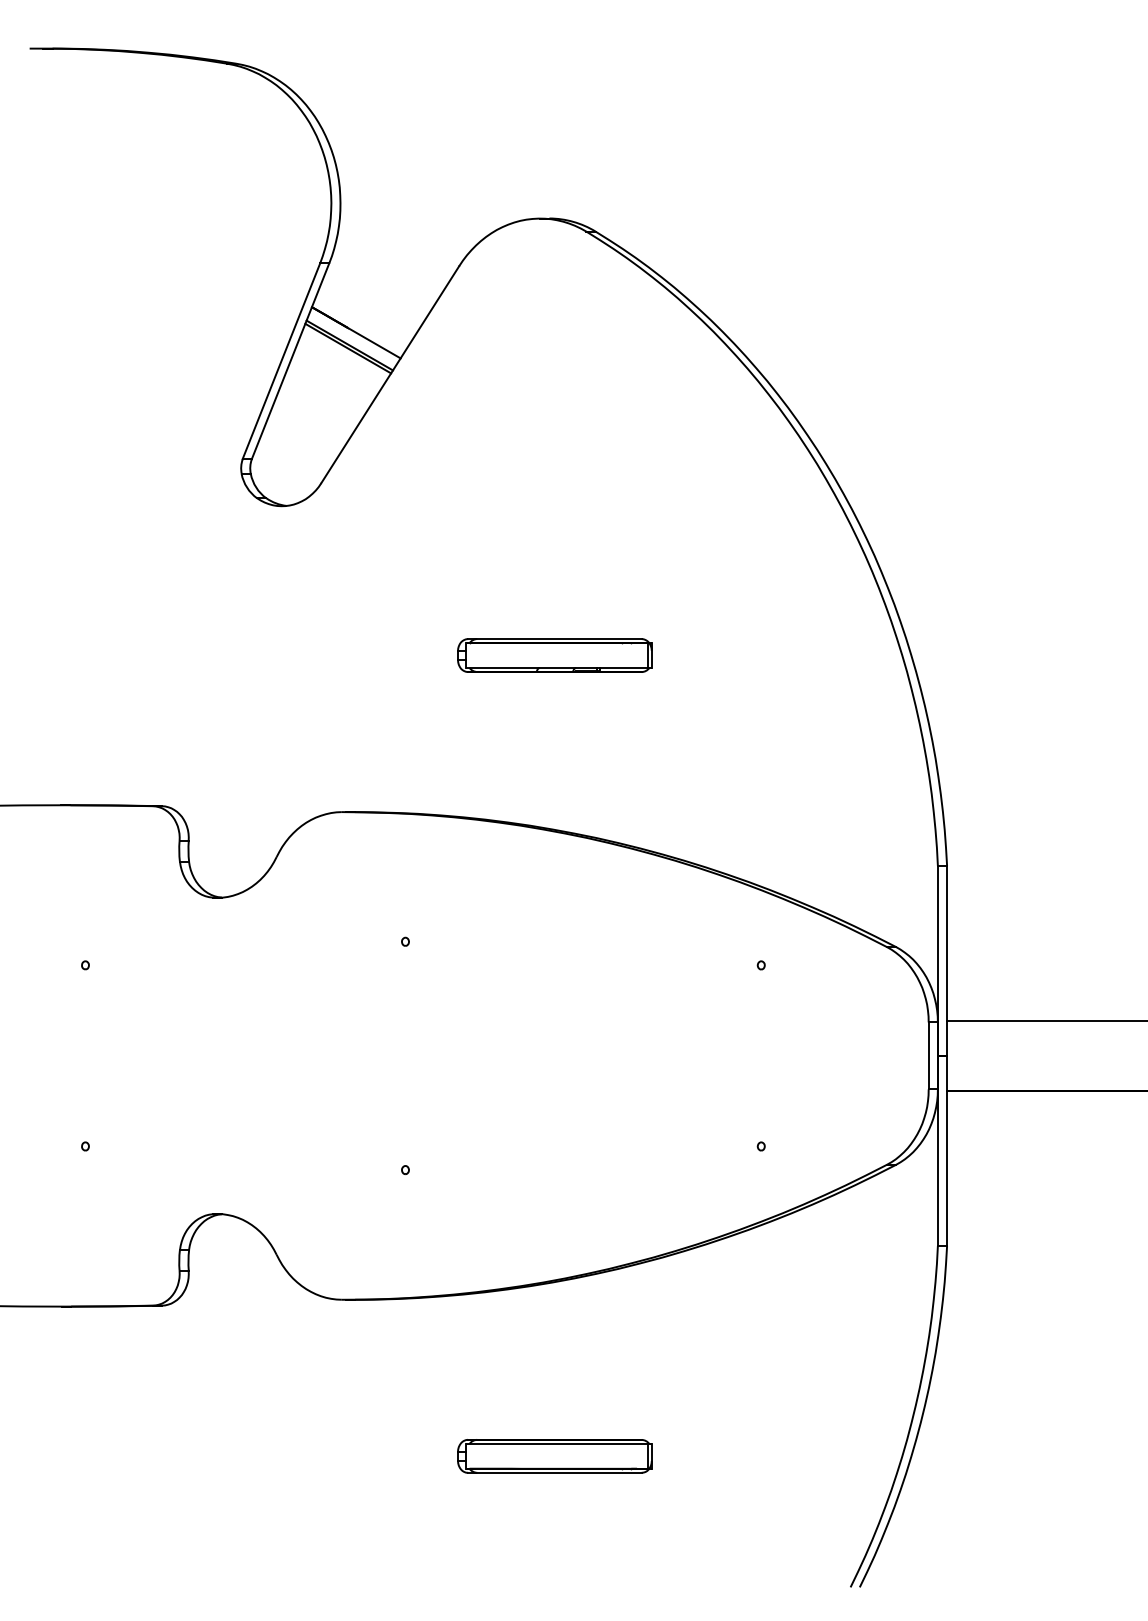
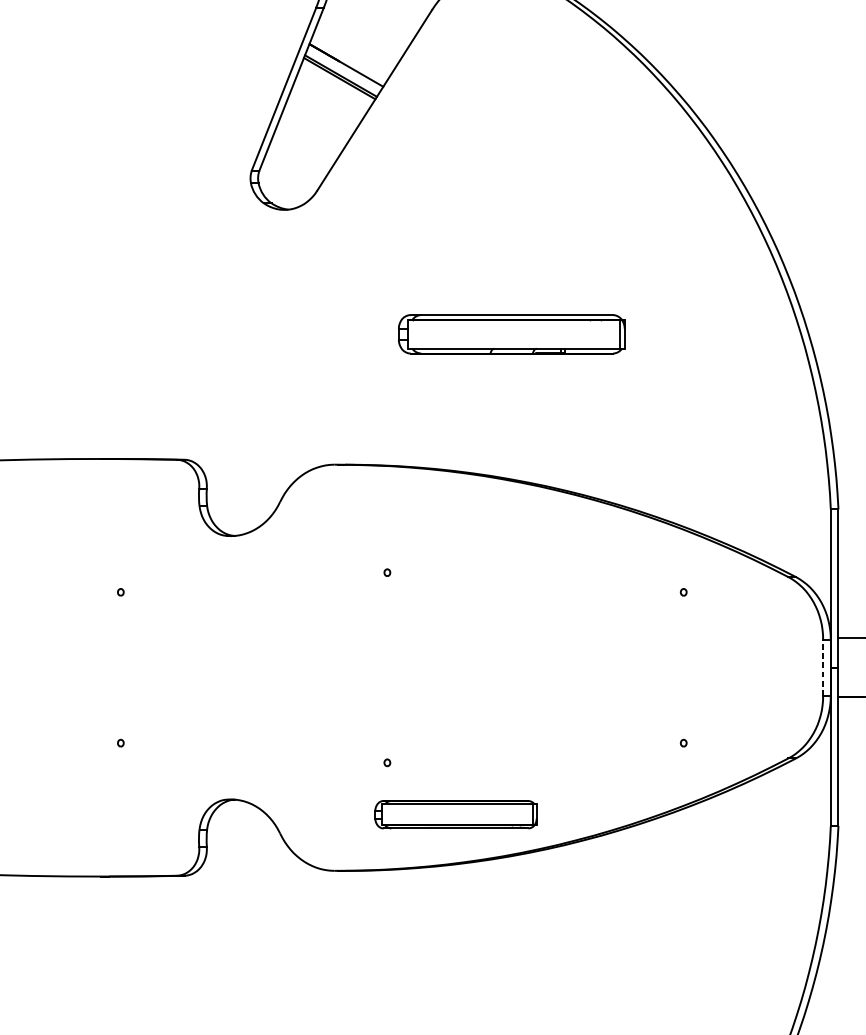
part: (554, 655) -> (511, 334), size x1.4
line: (928, 1055) -> (822, 667), solid -> dashed
part: (554, 1456) -> (455, 814), moved

